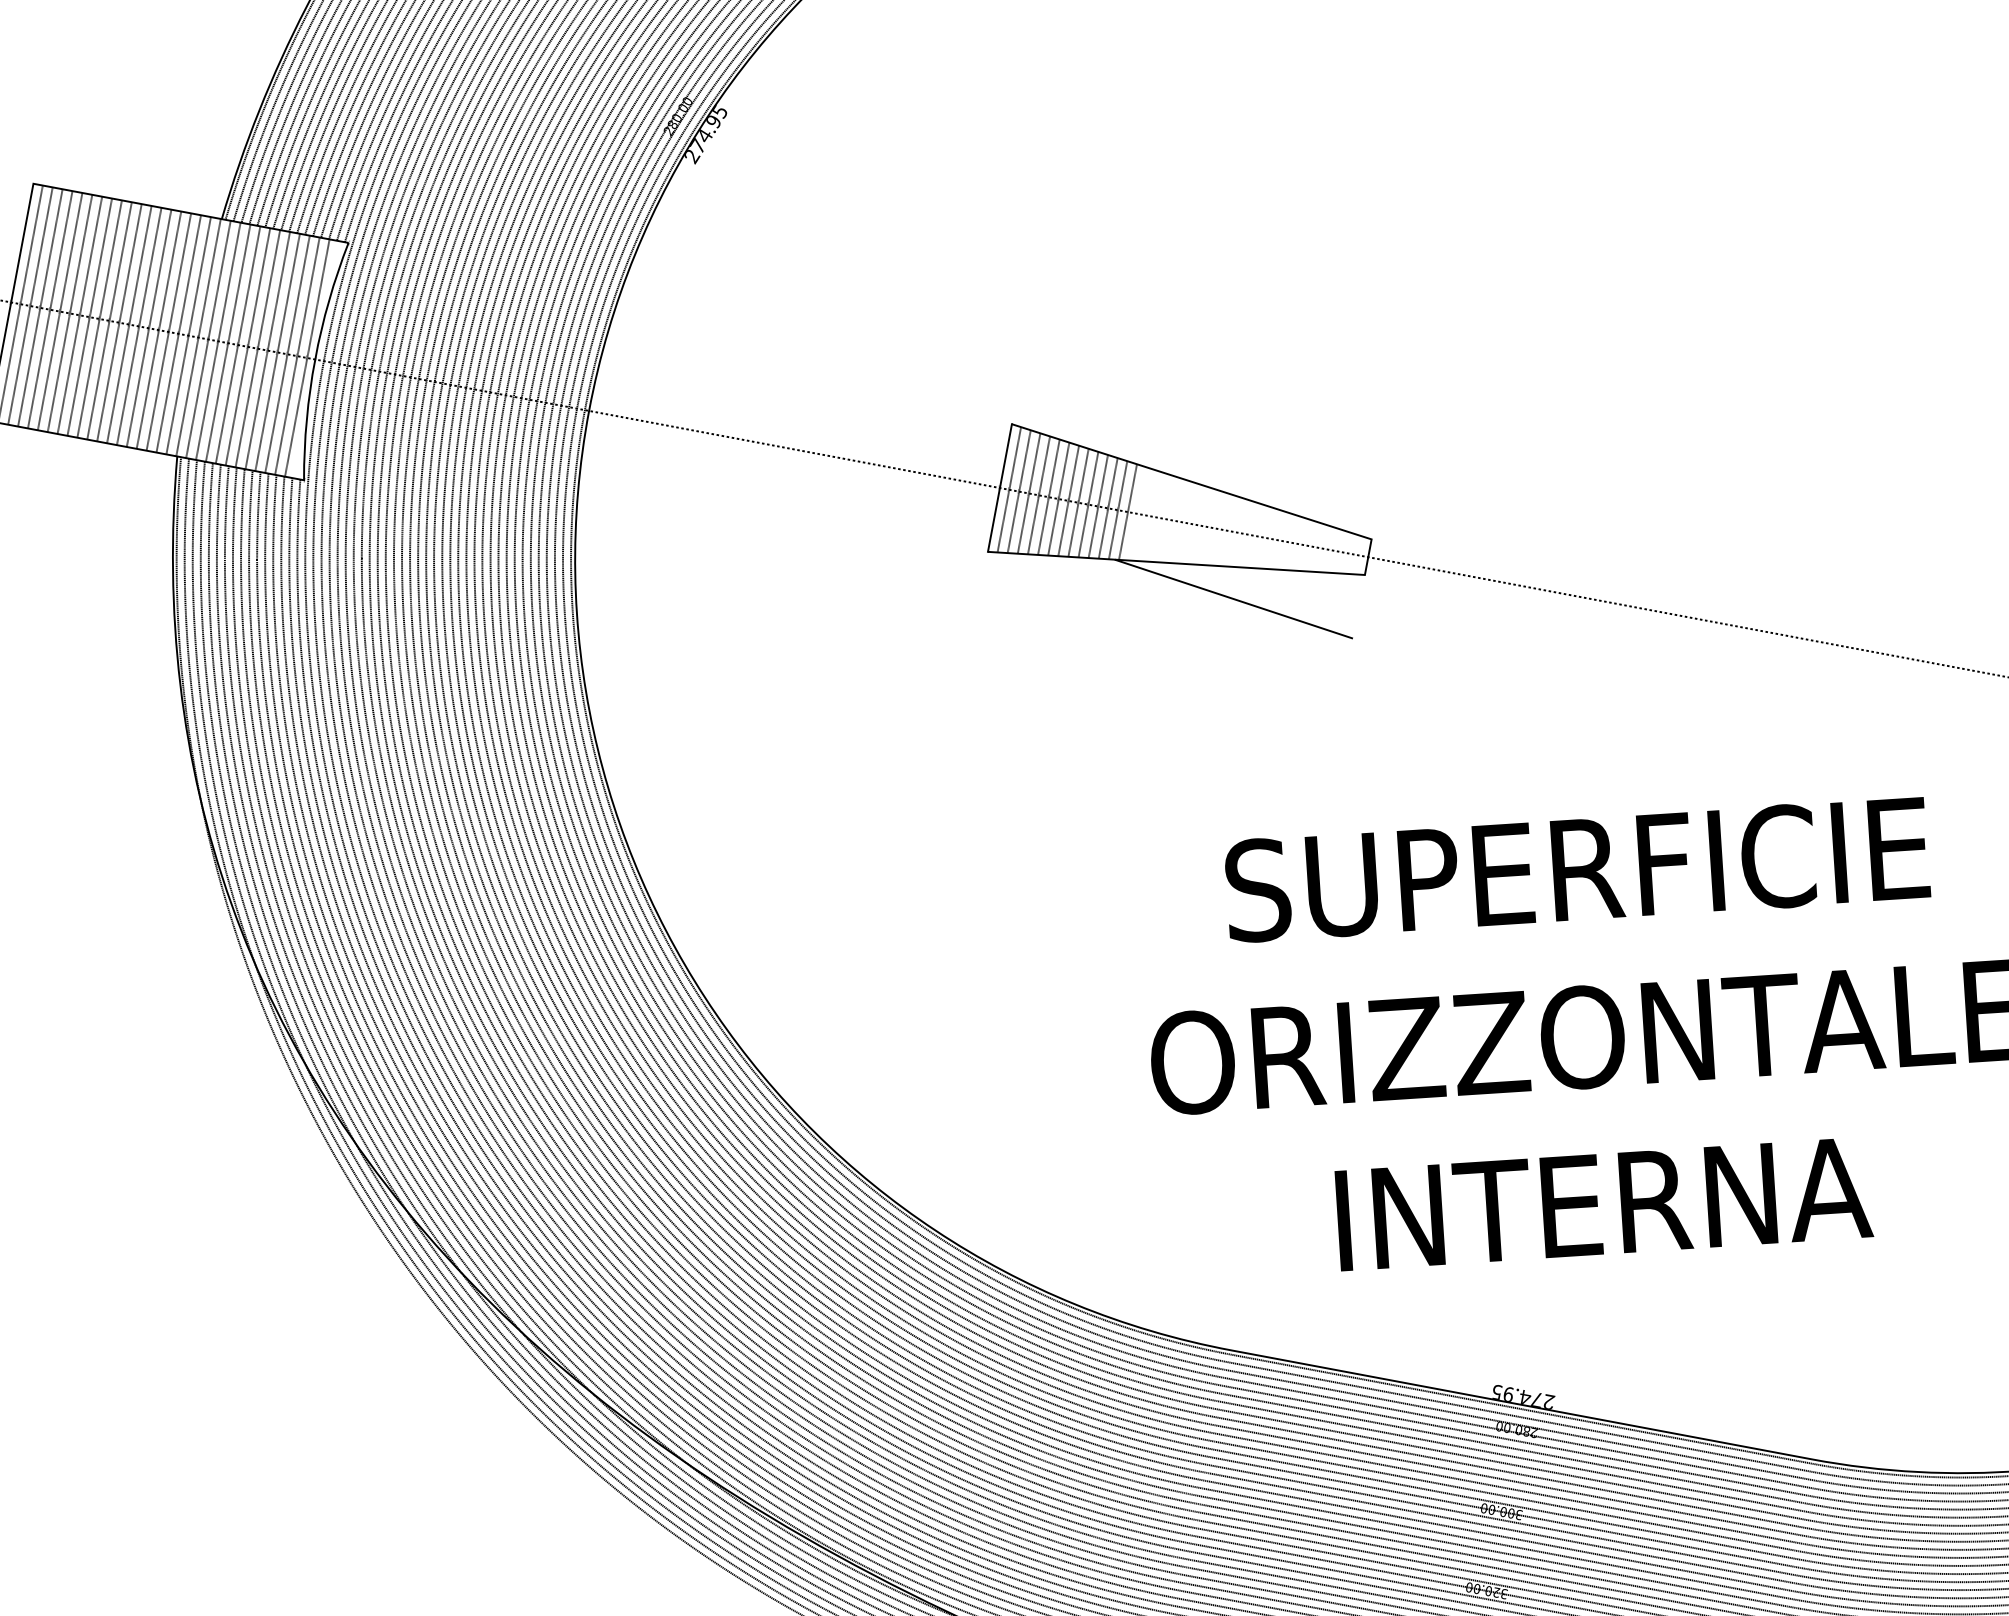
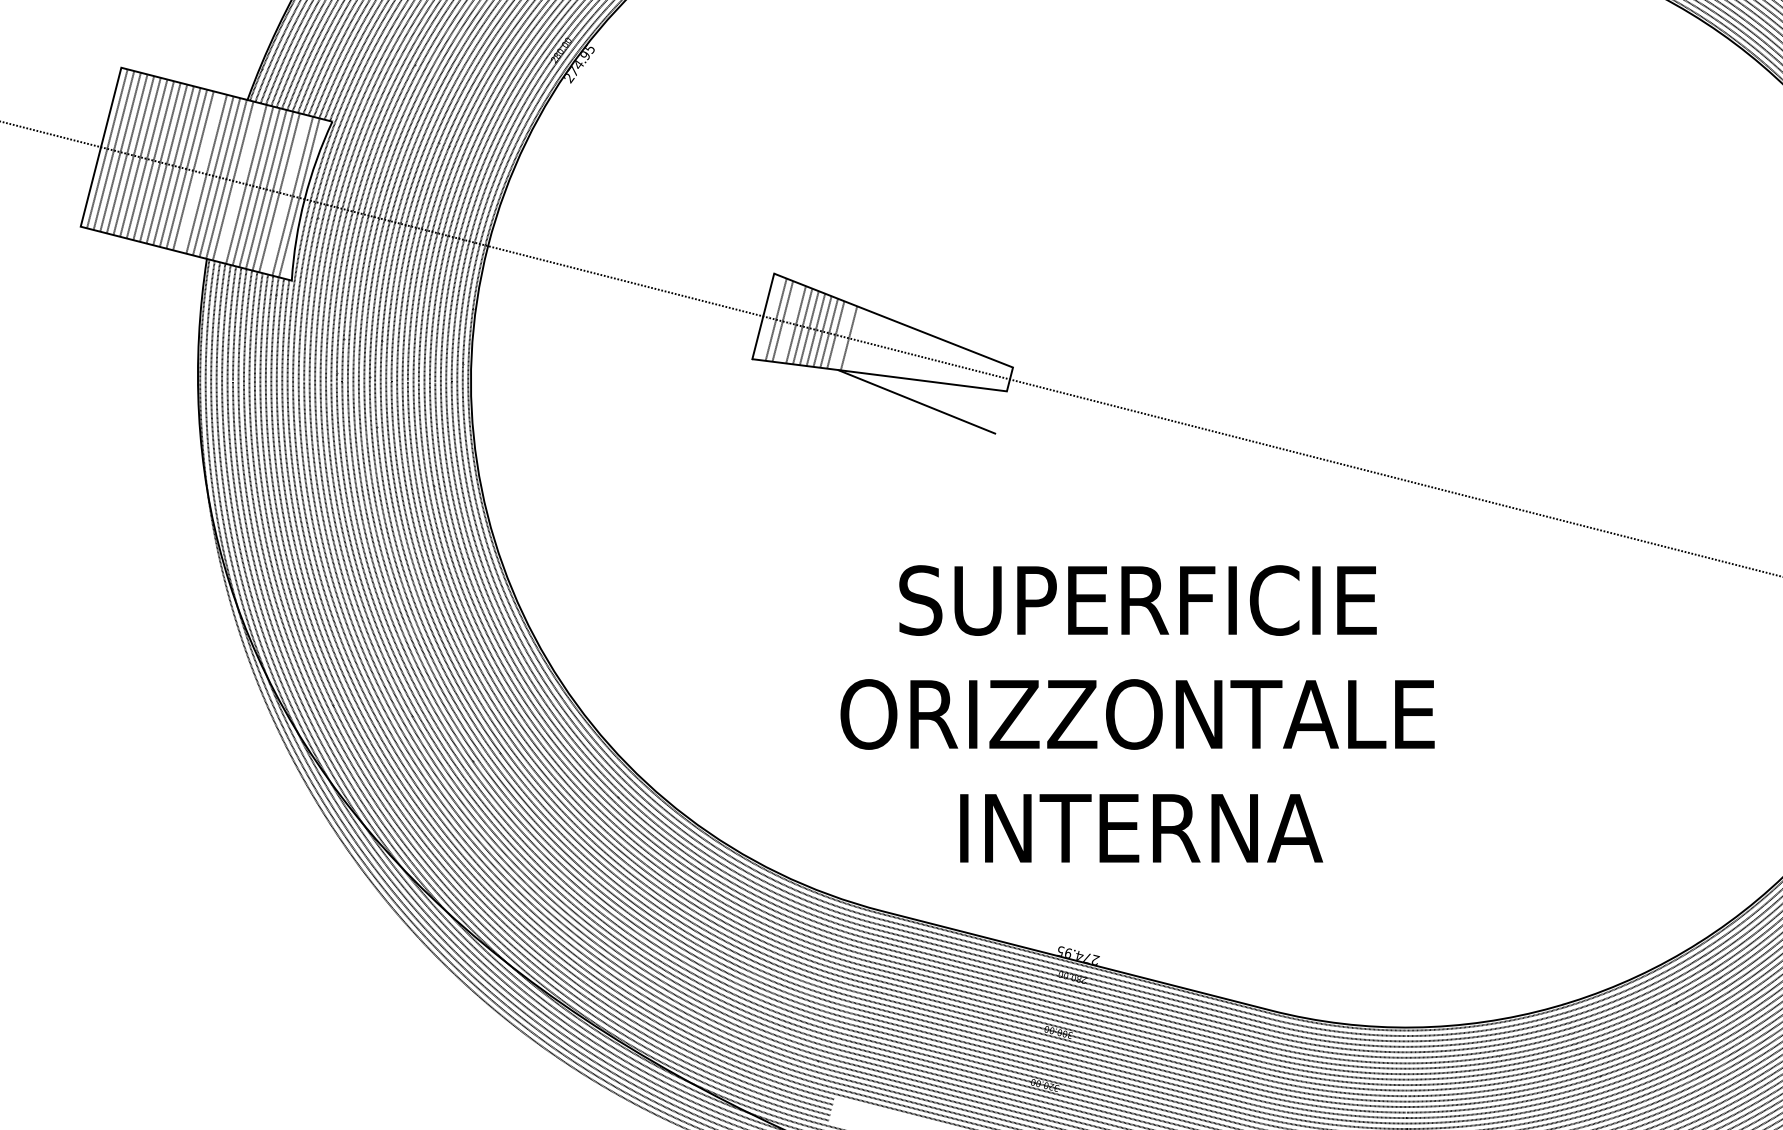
line: (158, 330) -> (199, 172), removed
line: (217, 341) -> (239, 182), removed
line: (286, 354) -> (285, 194), removed
line: (1009, 490) -> (769, 318), removed
line: (1039, 494) -> (789, 322), removed
line: (1118, 510) -> (842, 336), removed

